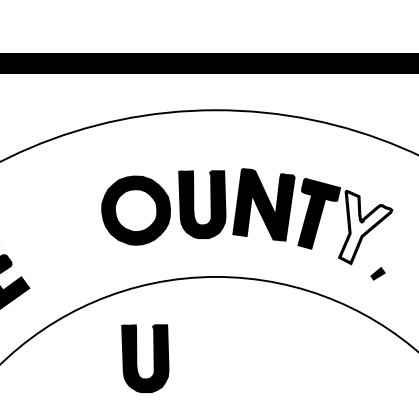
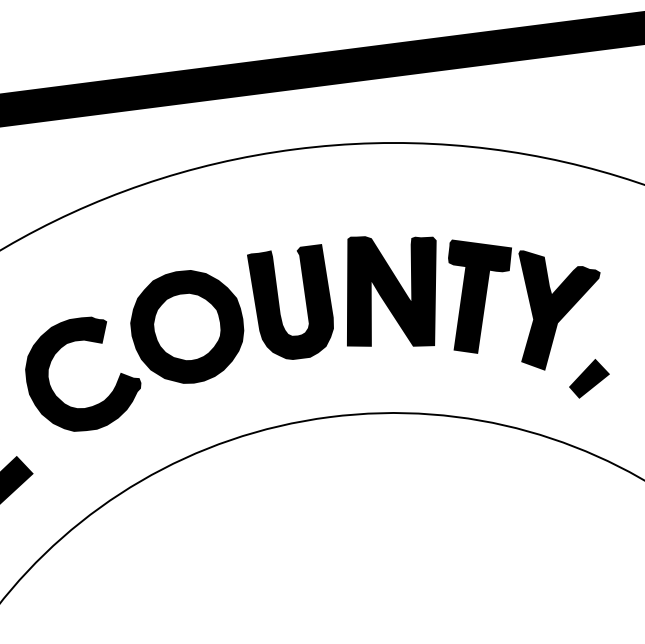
fill: (365, 227) -> (559, 306), added
part: (74, 250) -> (96, 403), added
part: (377, 273) -> (588, 378), size x1.67
part: (137, 358) -> (220, 564), removed

